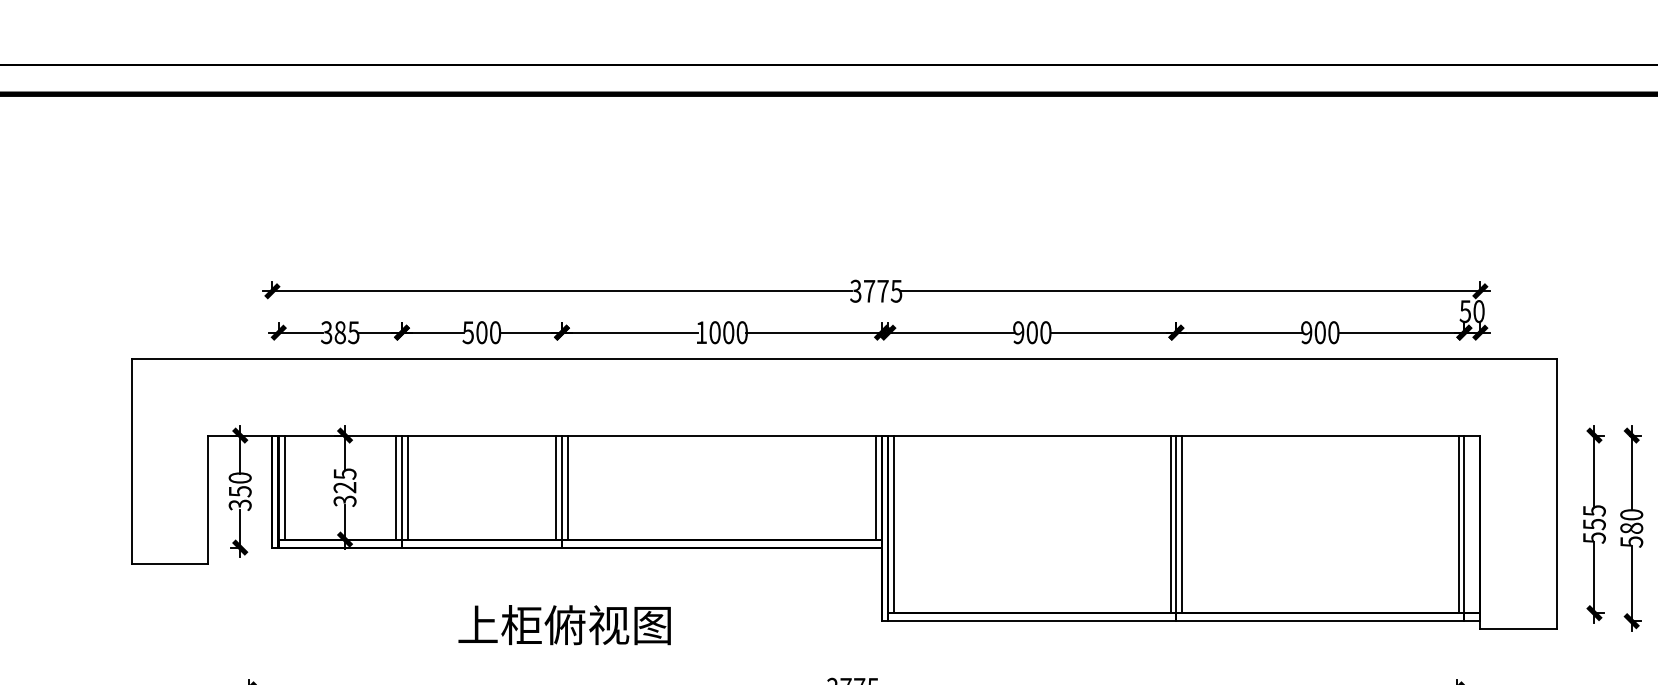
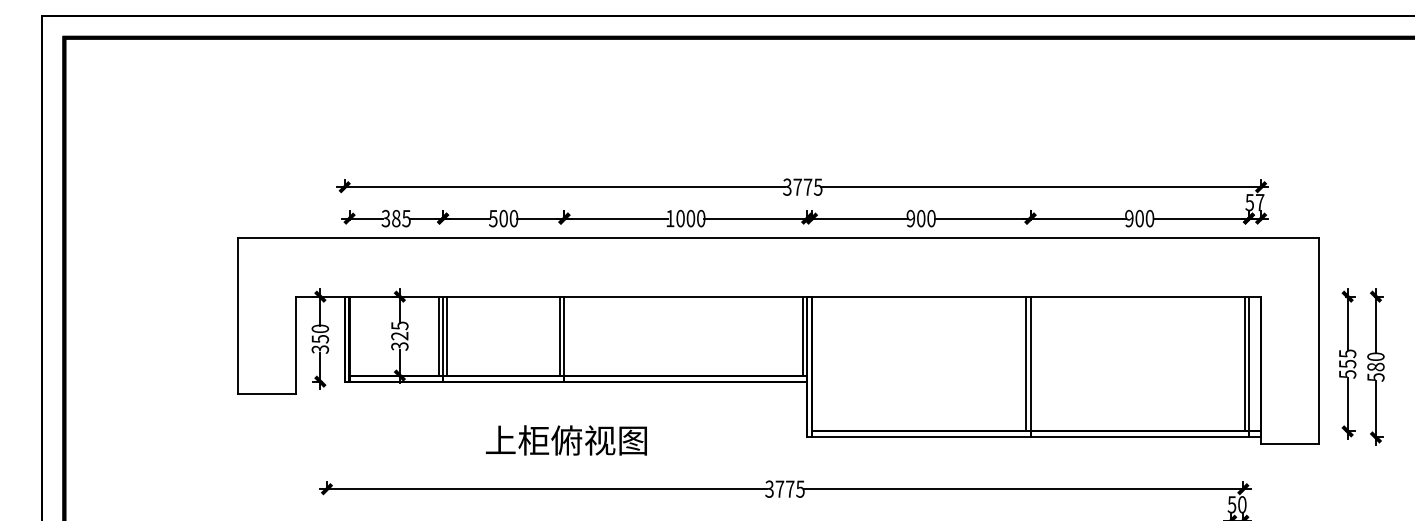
text: (1479, 311) -> (1260, 202), 50 -> 57
line: (283, 486) -> (353, 335), removed
line: (567, 486) -> (568, 335), removed
line: (894, 523) -> (816, 363), removed
line: (1181, 523) -> (1034, 363), removed

